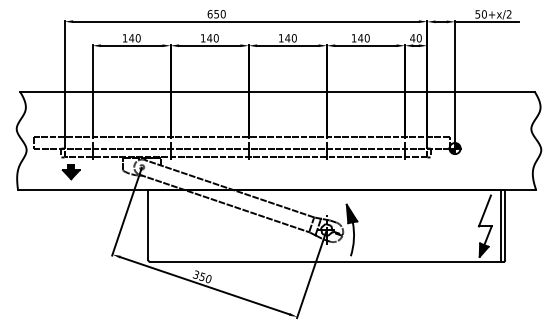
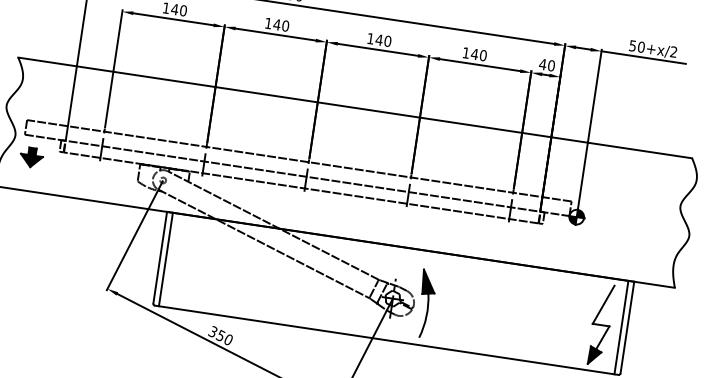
part: (70, 172) -> (30, 158), moved
line: (152, 225) -> (165, 258), added

